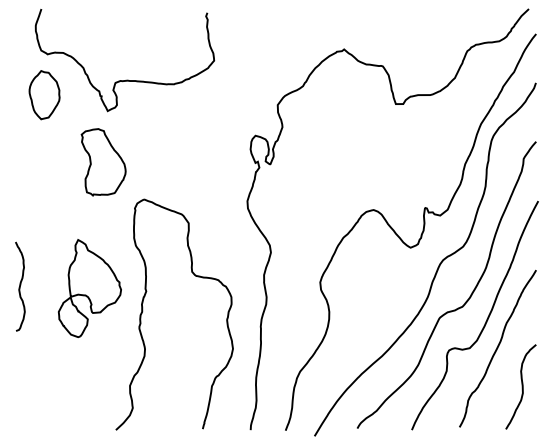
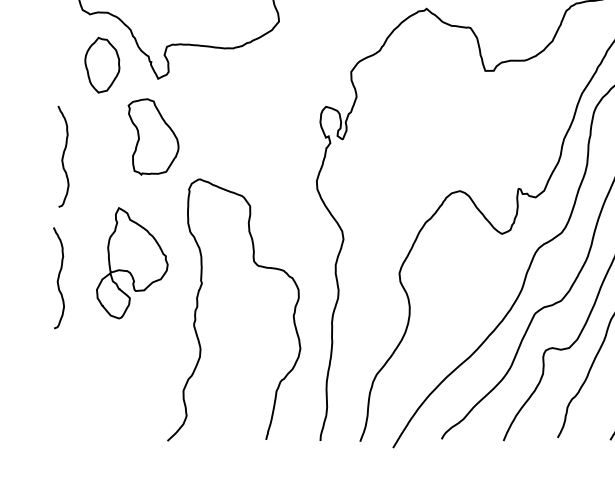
part: (44, 95) -> (102, 65), moved
curve: (24, 179) -> (63, 156), added
part: (89, 288) -> (131, 263), moved

